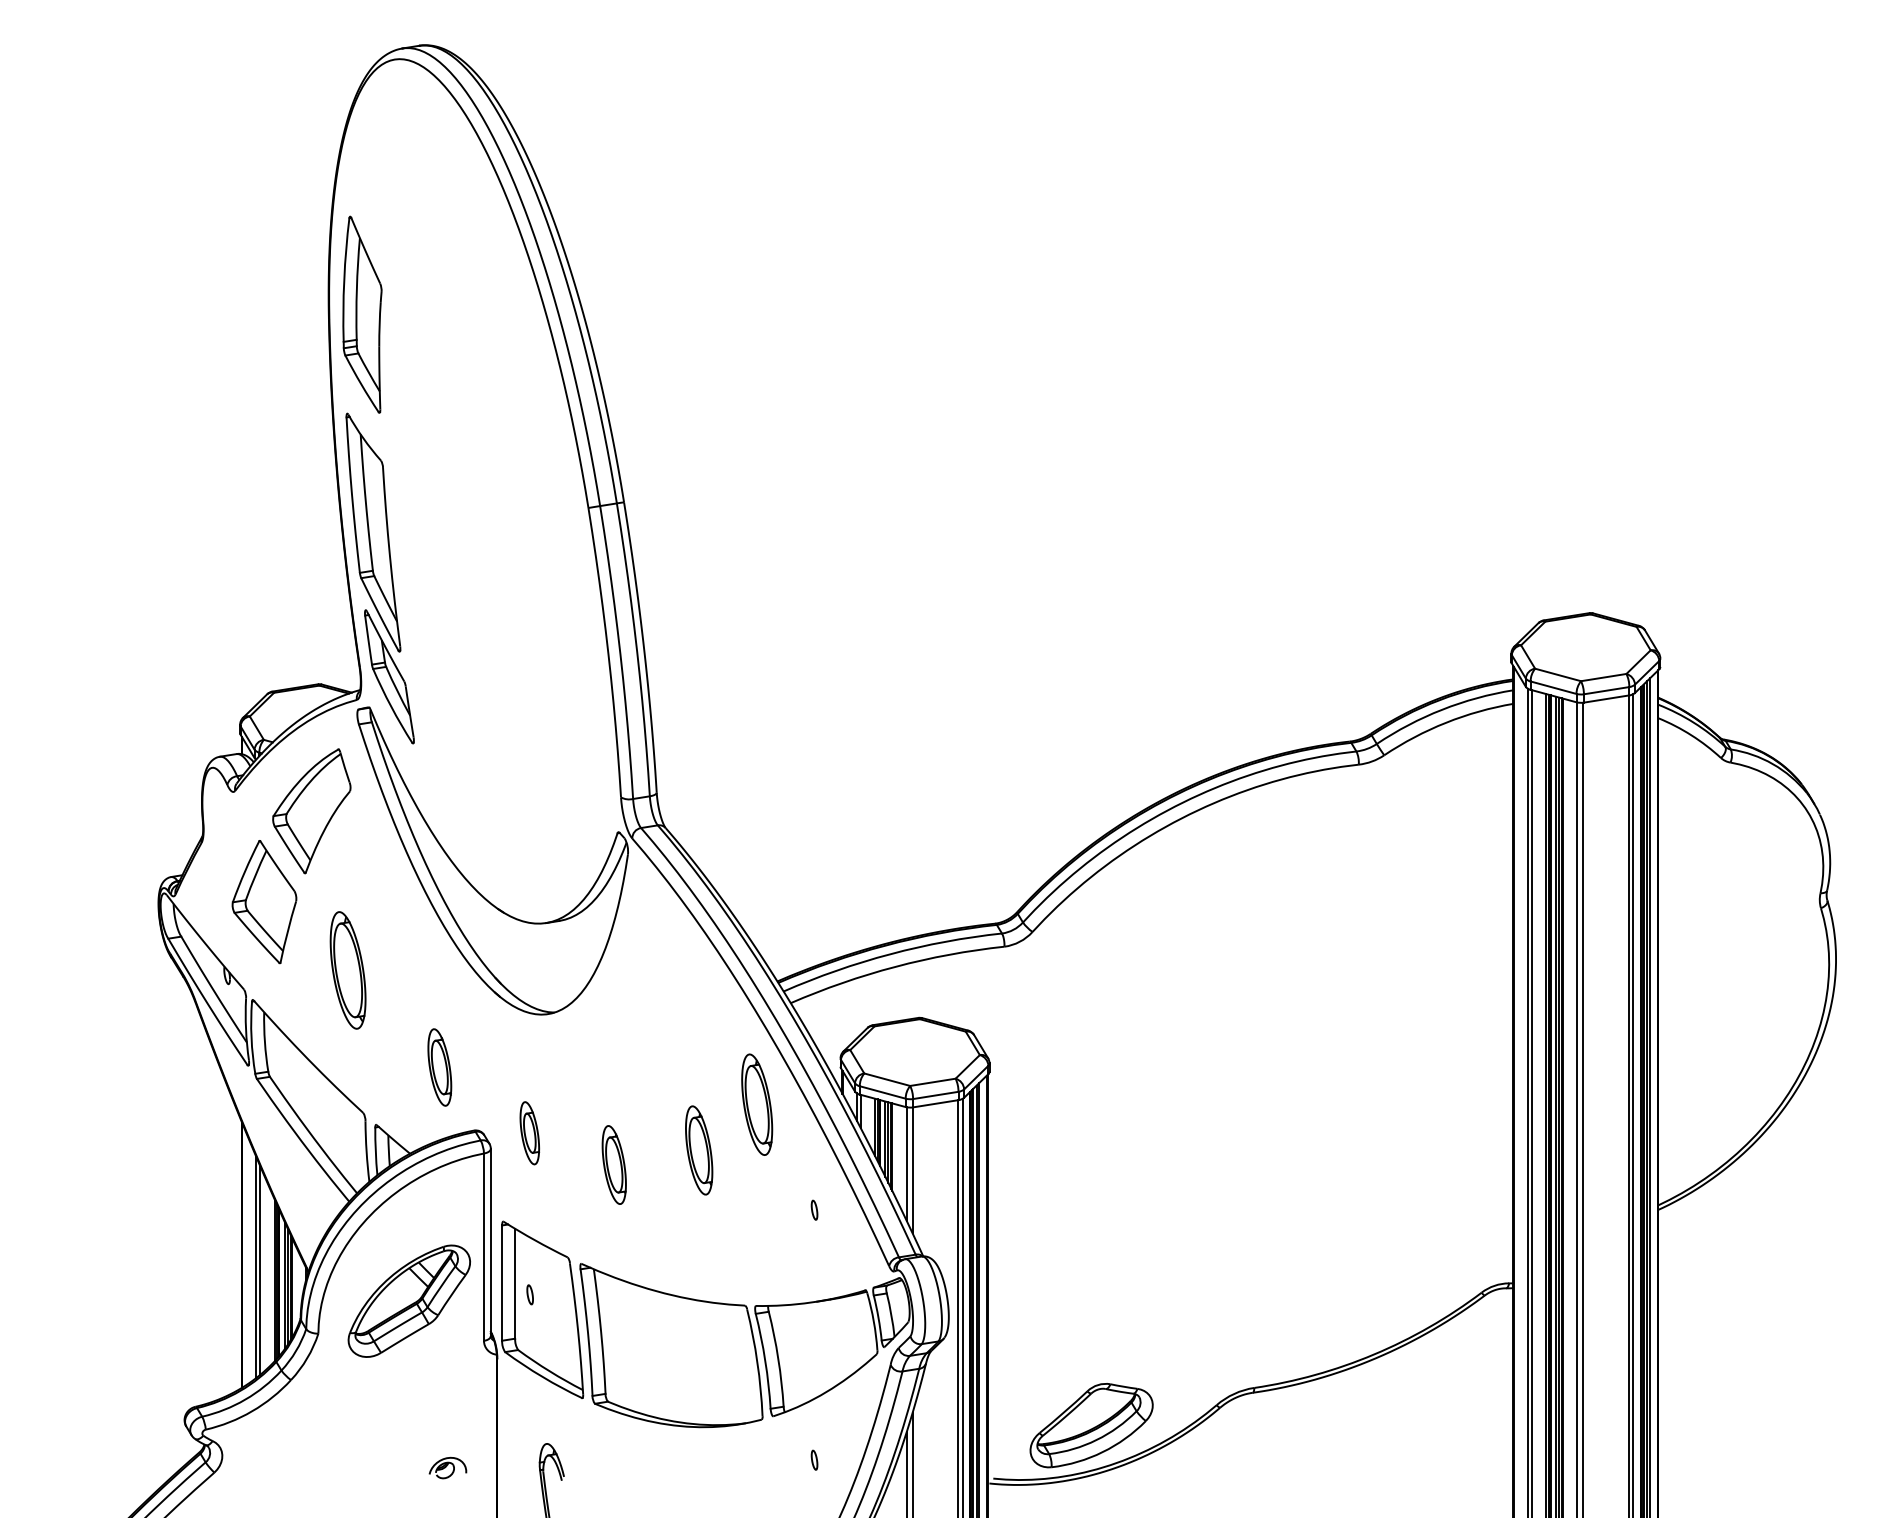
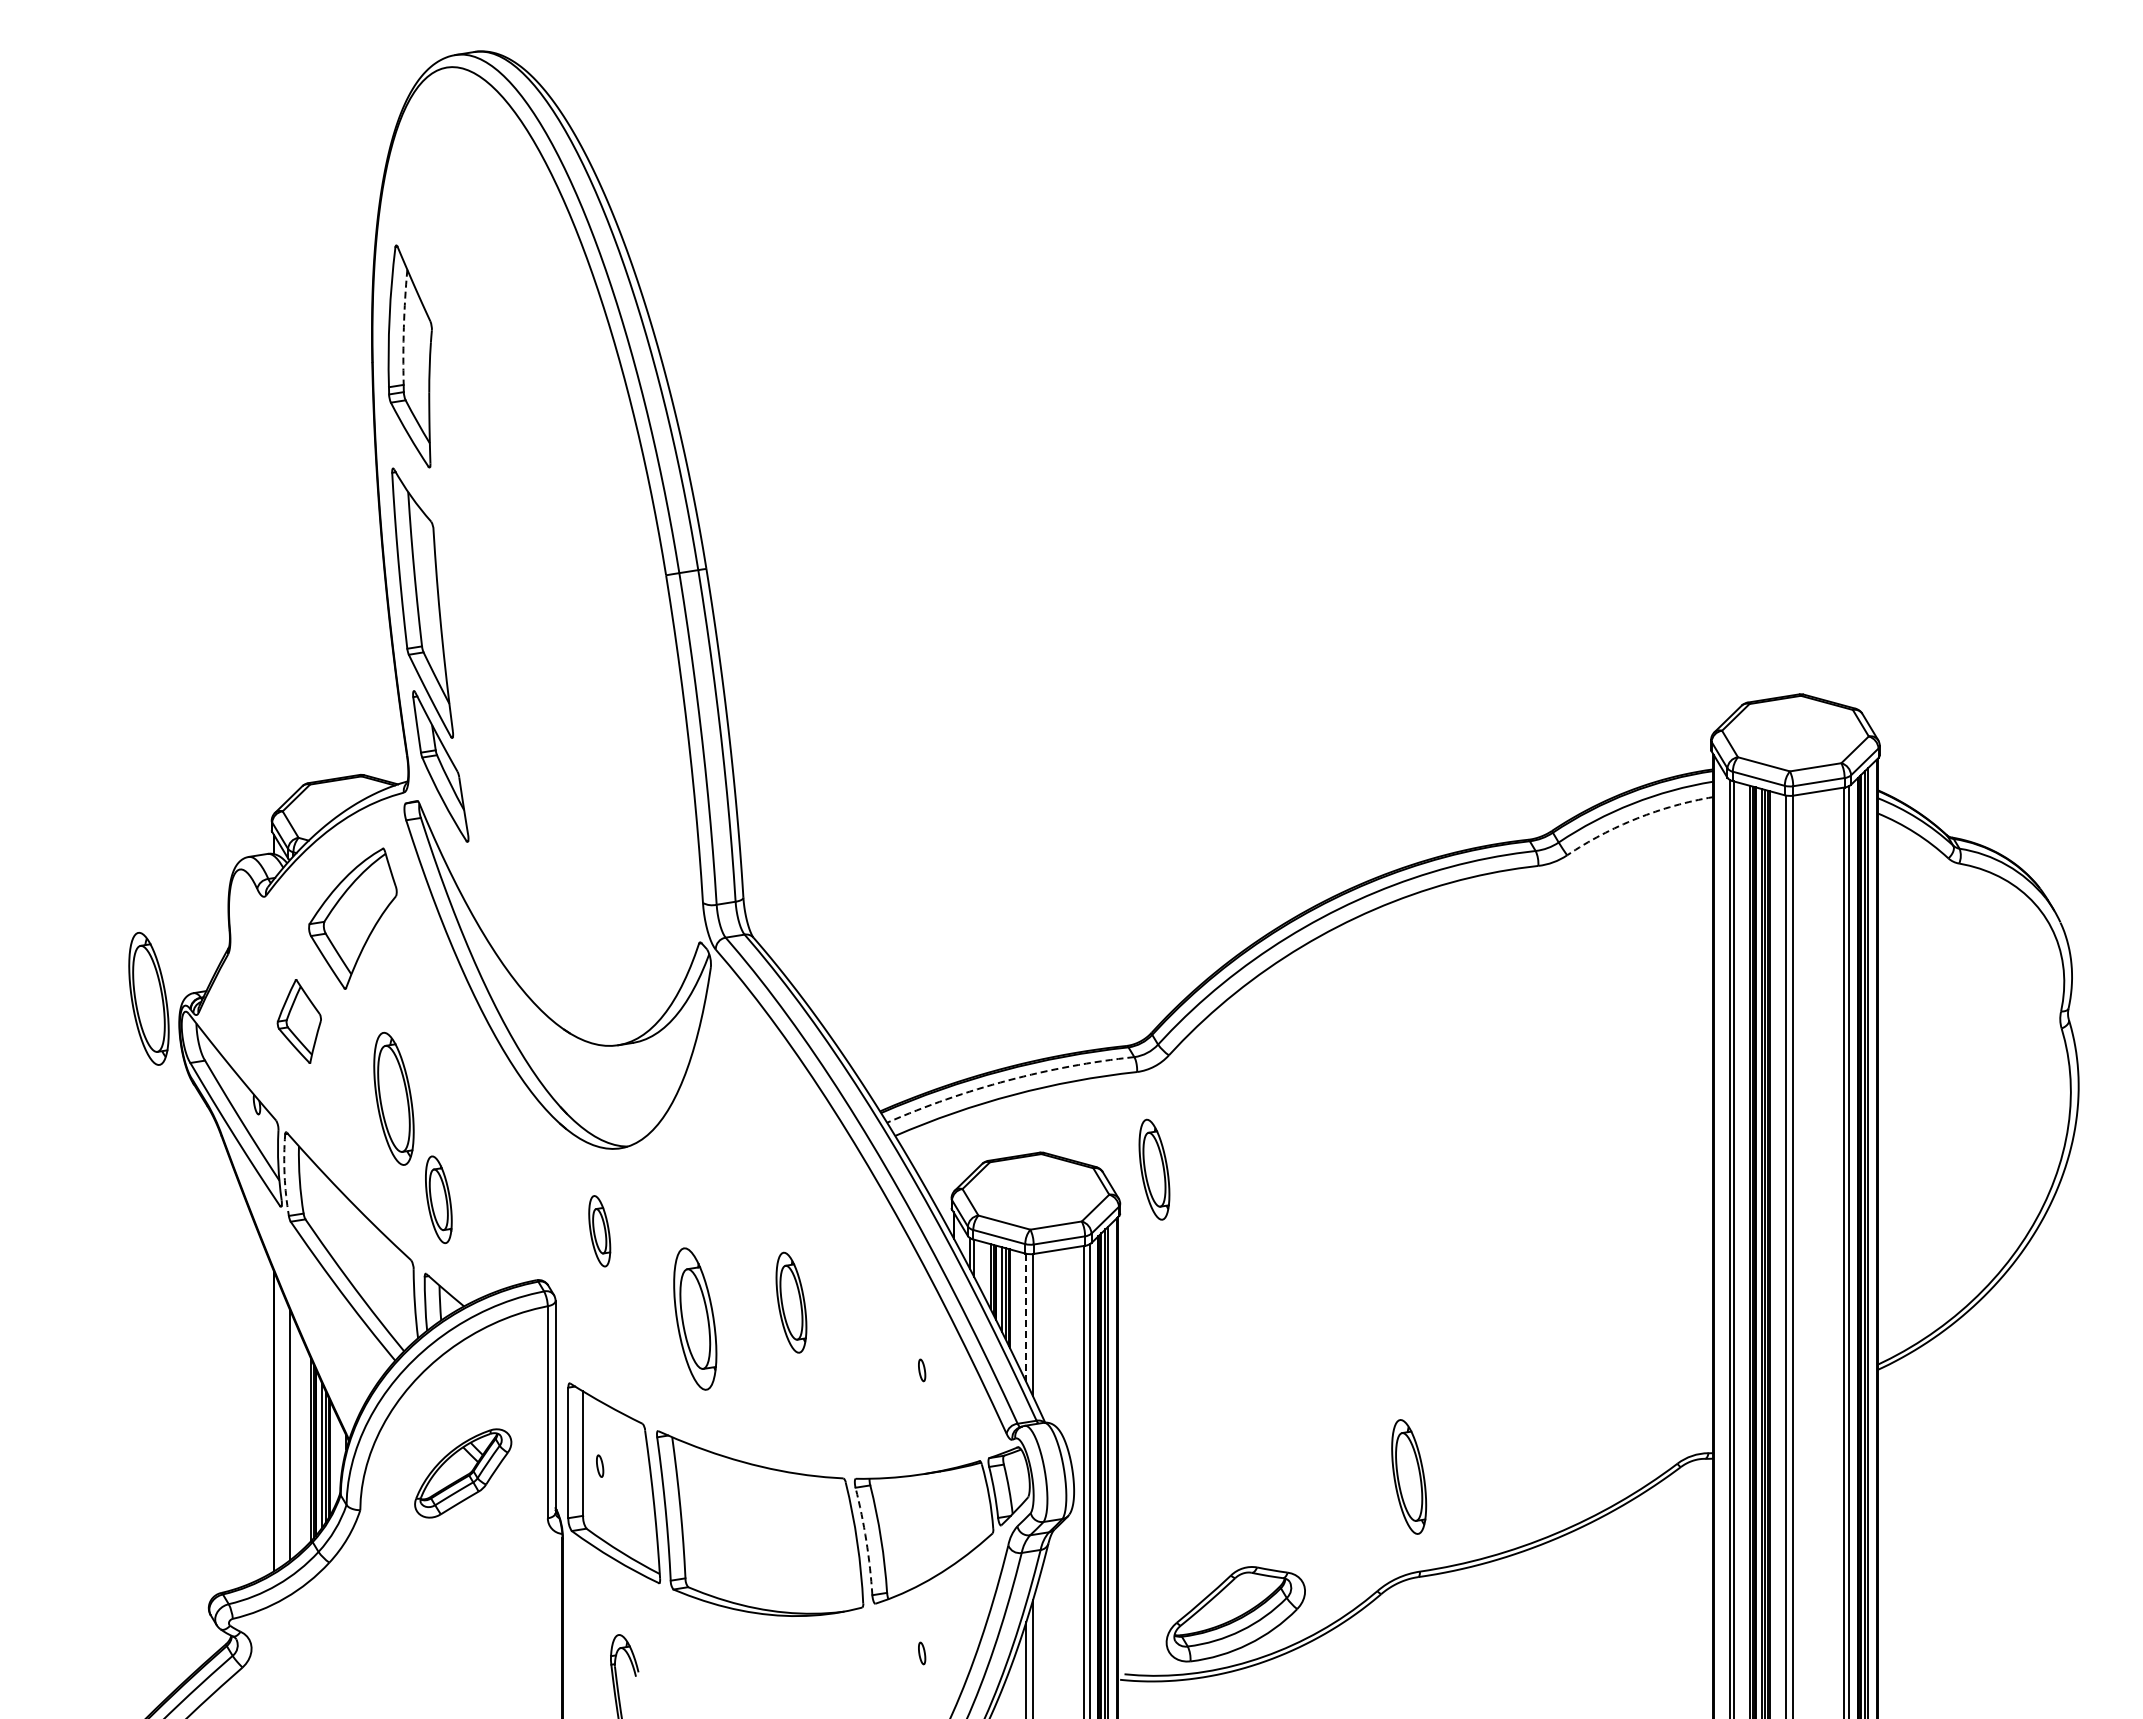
arc: (356, 289) -> (403, 327), solid -> dashed
arc: (1446, 722) -> (1637, 818), solid -> dashed
part: (131, 881) -> (148, 998), added
part: (264, 902) -> (299, 1021), size x0.6
arc: (890, 954) -> (1008, 1080), solid -> dashed
part: (1019, 1032) -> (1154, 1169), added
arc: (251, 1038) -> (284, 1175), solid -> dashed
part: (439, 1067) -> (438, 1199), moved
part: (757, 1104) -> (1409, 1476), moved
part: (529, 1133) -> (599, 1231), moved
line: (906, 1164) -> (1026, 1318), solid -> dashed
part: (614, 1165) -> (695, 1319), size x1.6
line: (260, 1270) -> (294, 1438), removed
part: (408, 1301) -> (462, 1473), size x0.7
arc: (765, 1361) -> (866, 1541), solid -> dashed
part: (447, 1467) -> (506, 1661), removed

